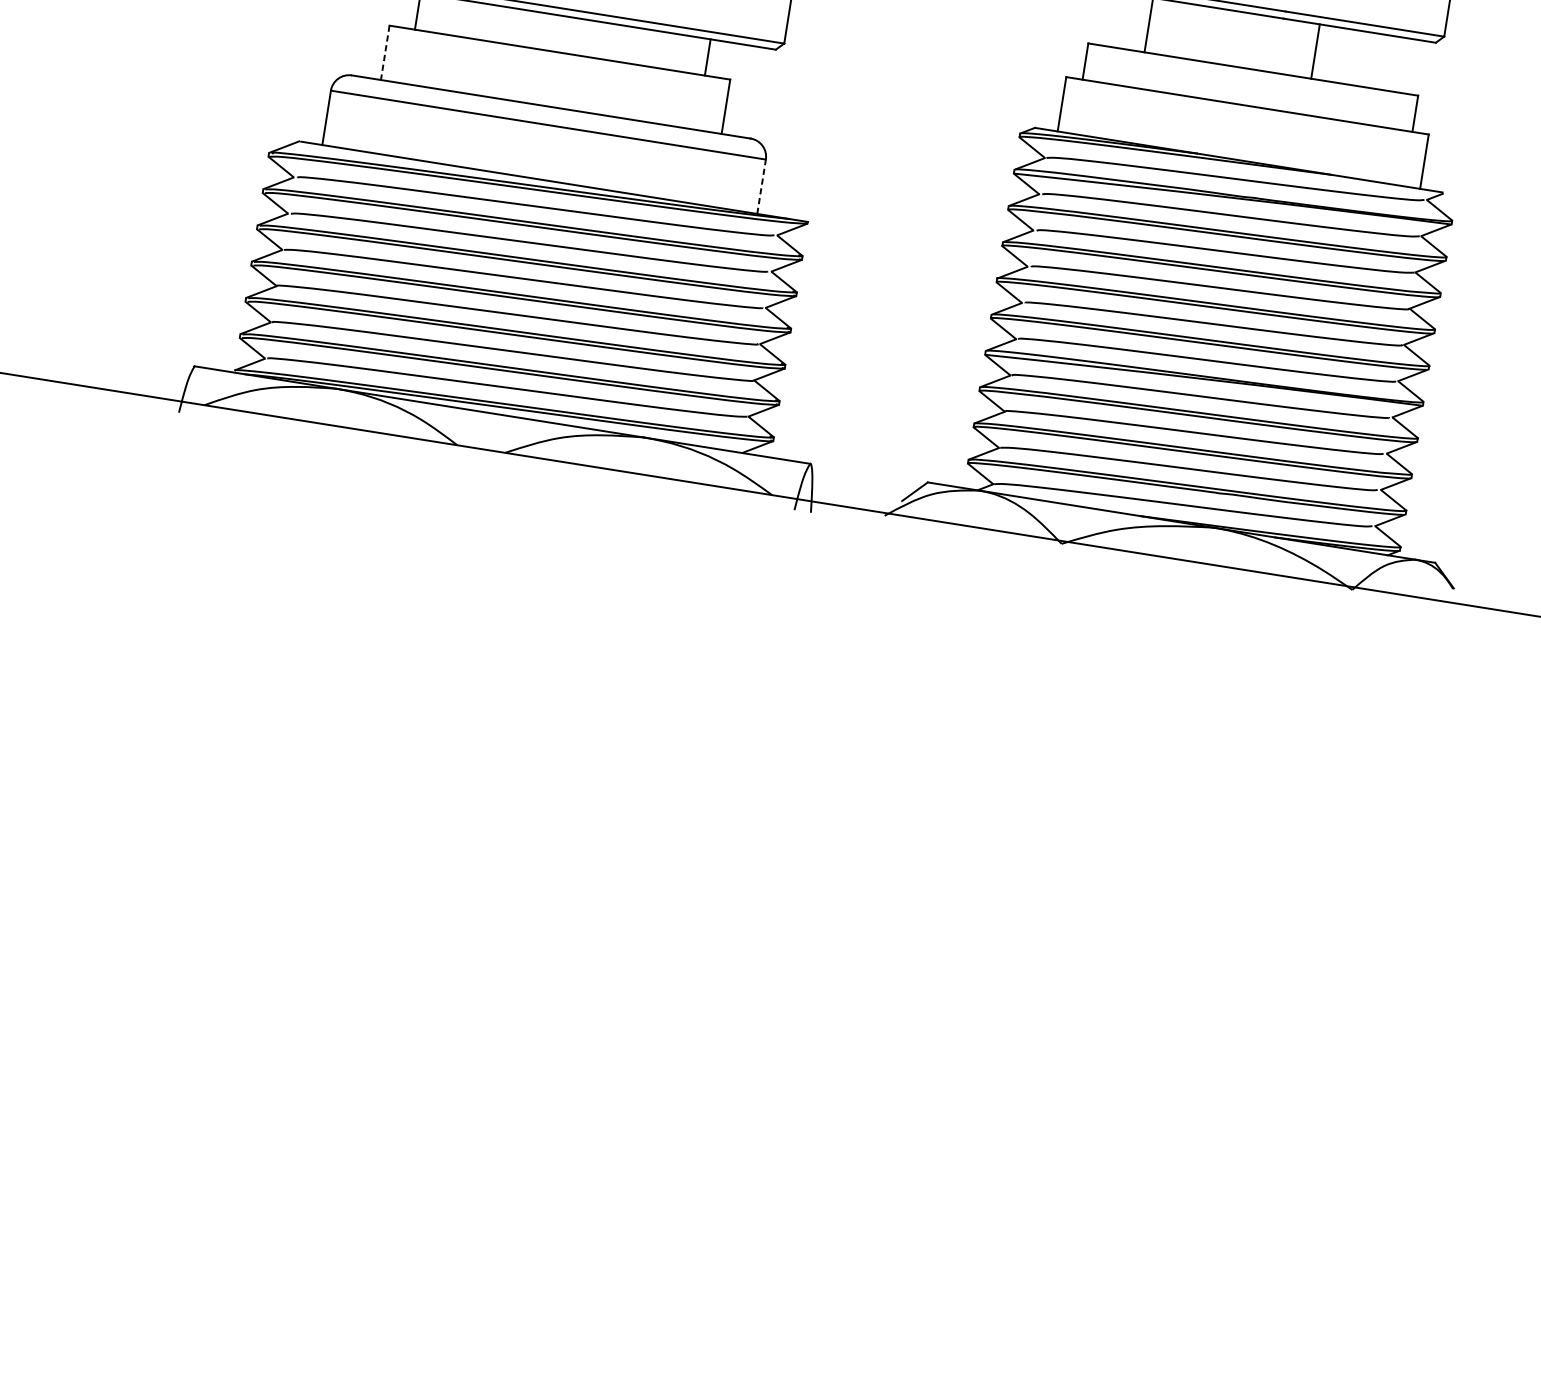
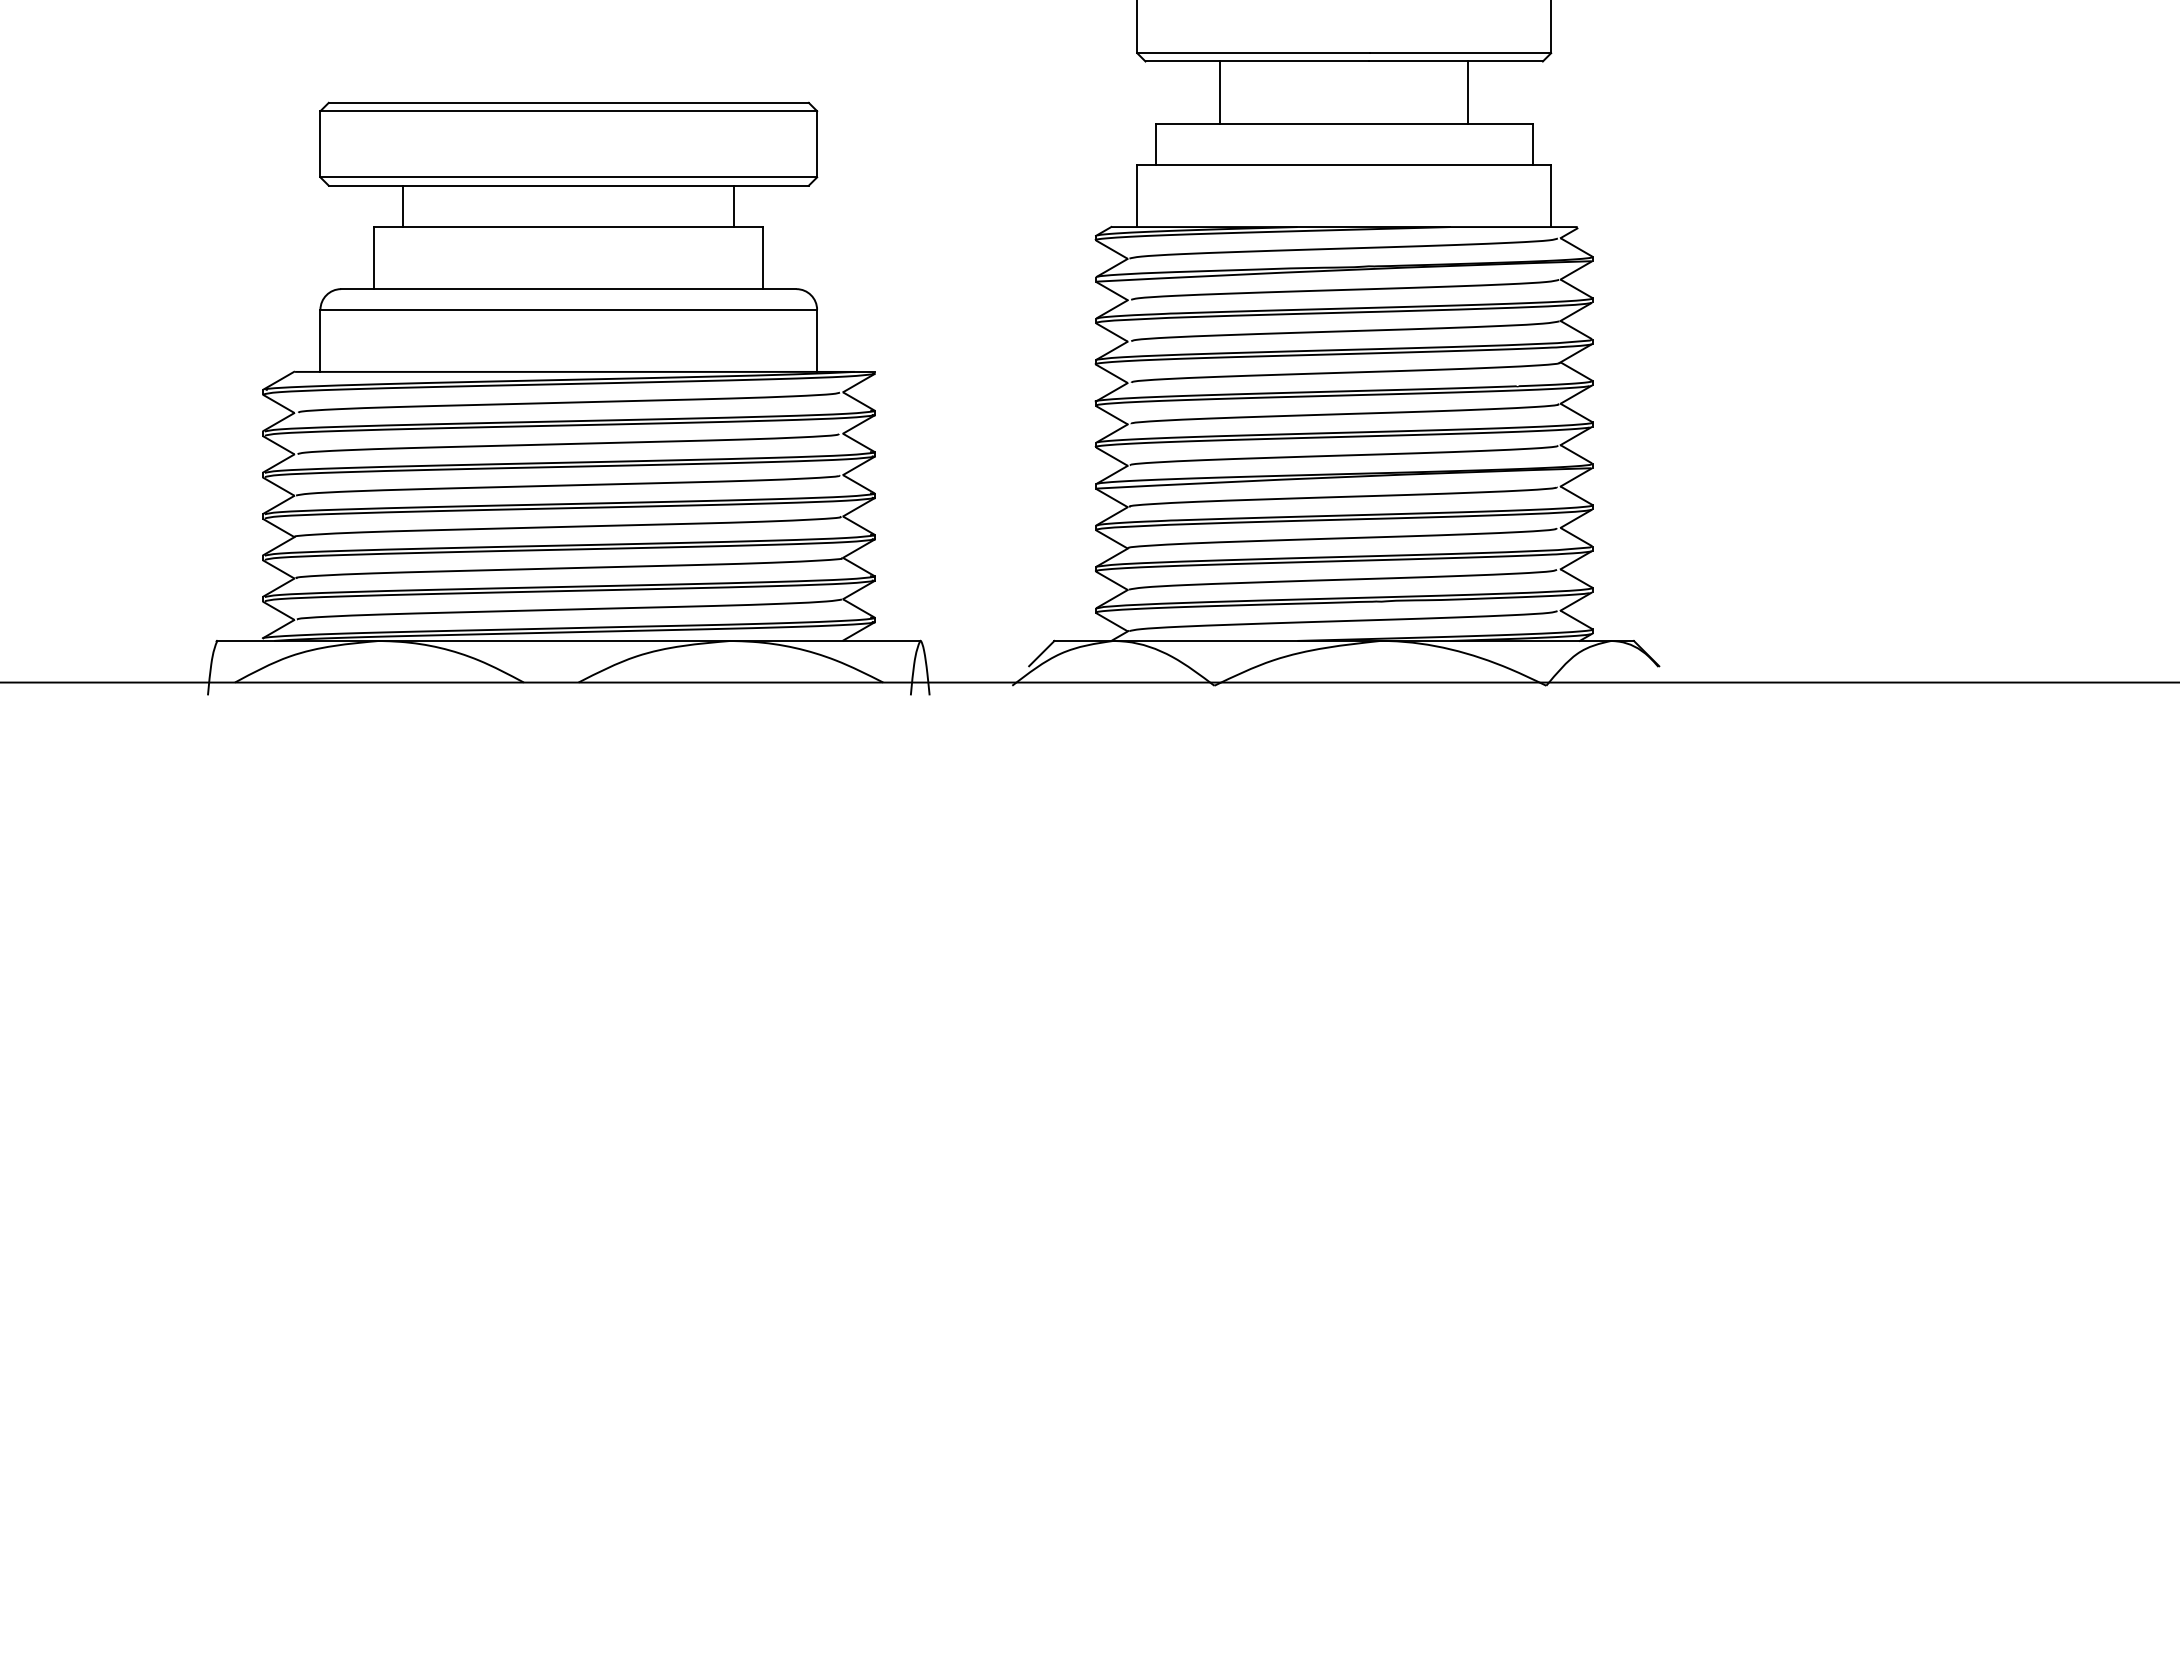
line: (1315, 51) -> (1468, 92), moved
line: (385, 53) -> (374, 258), dashed -> solid
line: (761, 186) -> (817, 340), dashed -> solid

